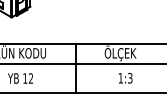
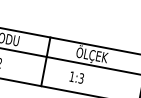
text: (125, 78) -> (76, 77), moved

